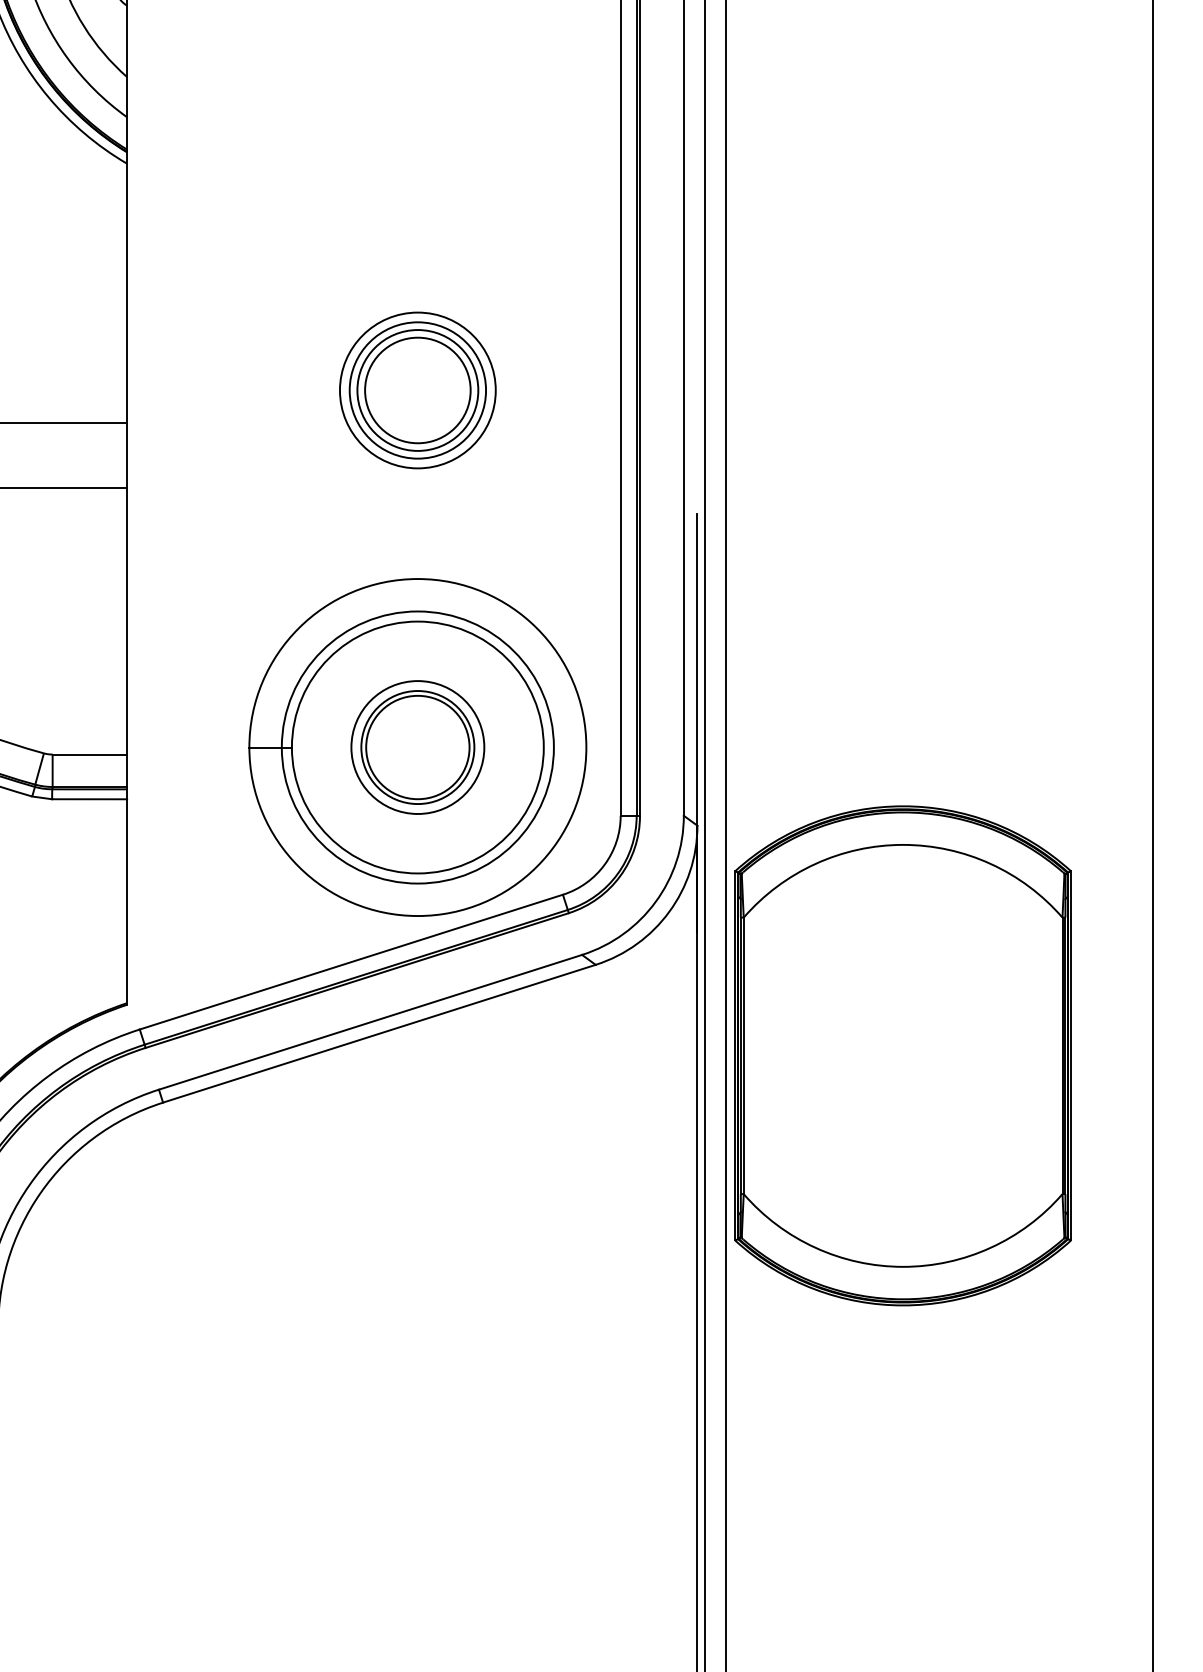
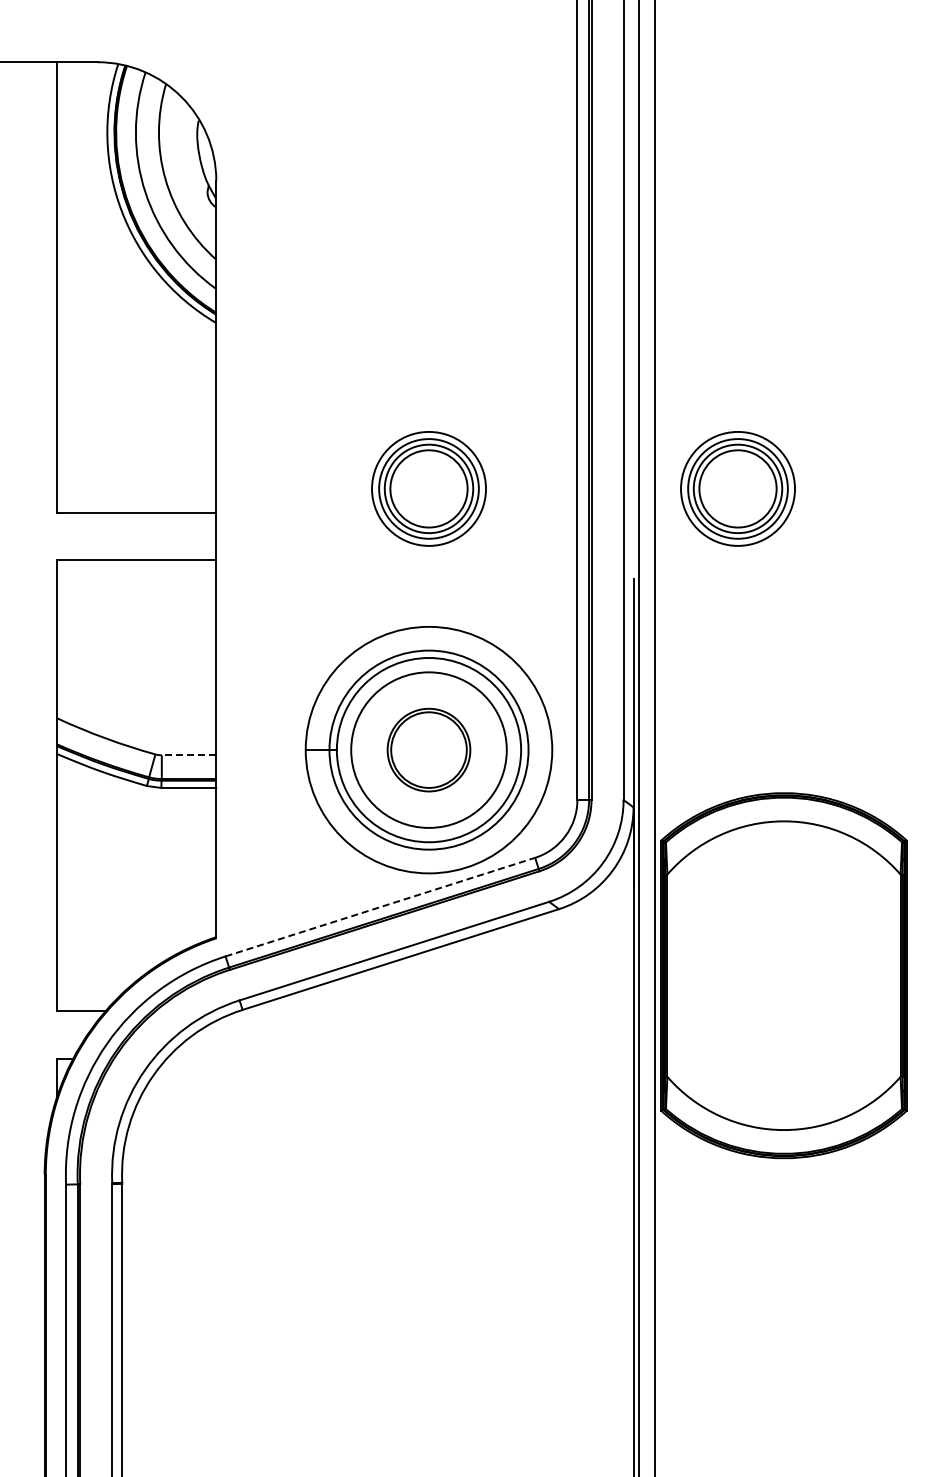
part: (839, 389) -> (737, 488), added
circle: (417, 746) -> (428, 749), size x1.6
line: (89, 754) -> (188, 755), solid -> dashed
line: (351, 961) -> (380, 906), solid -> dashed

